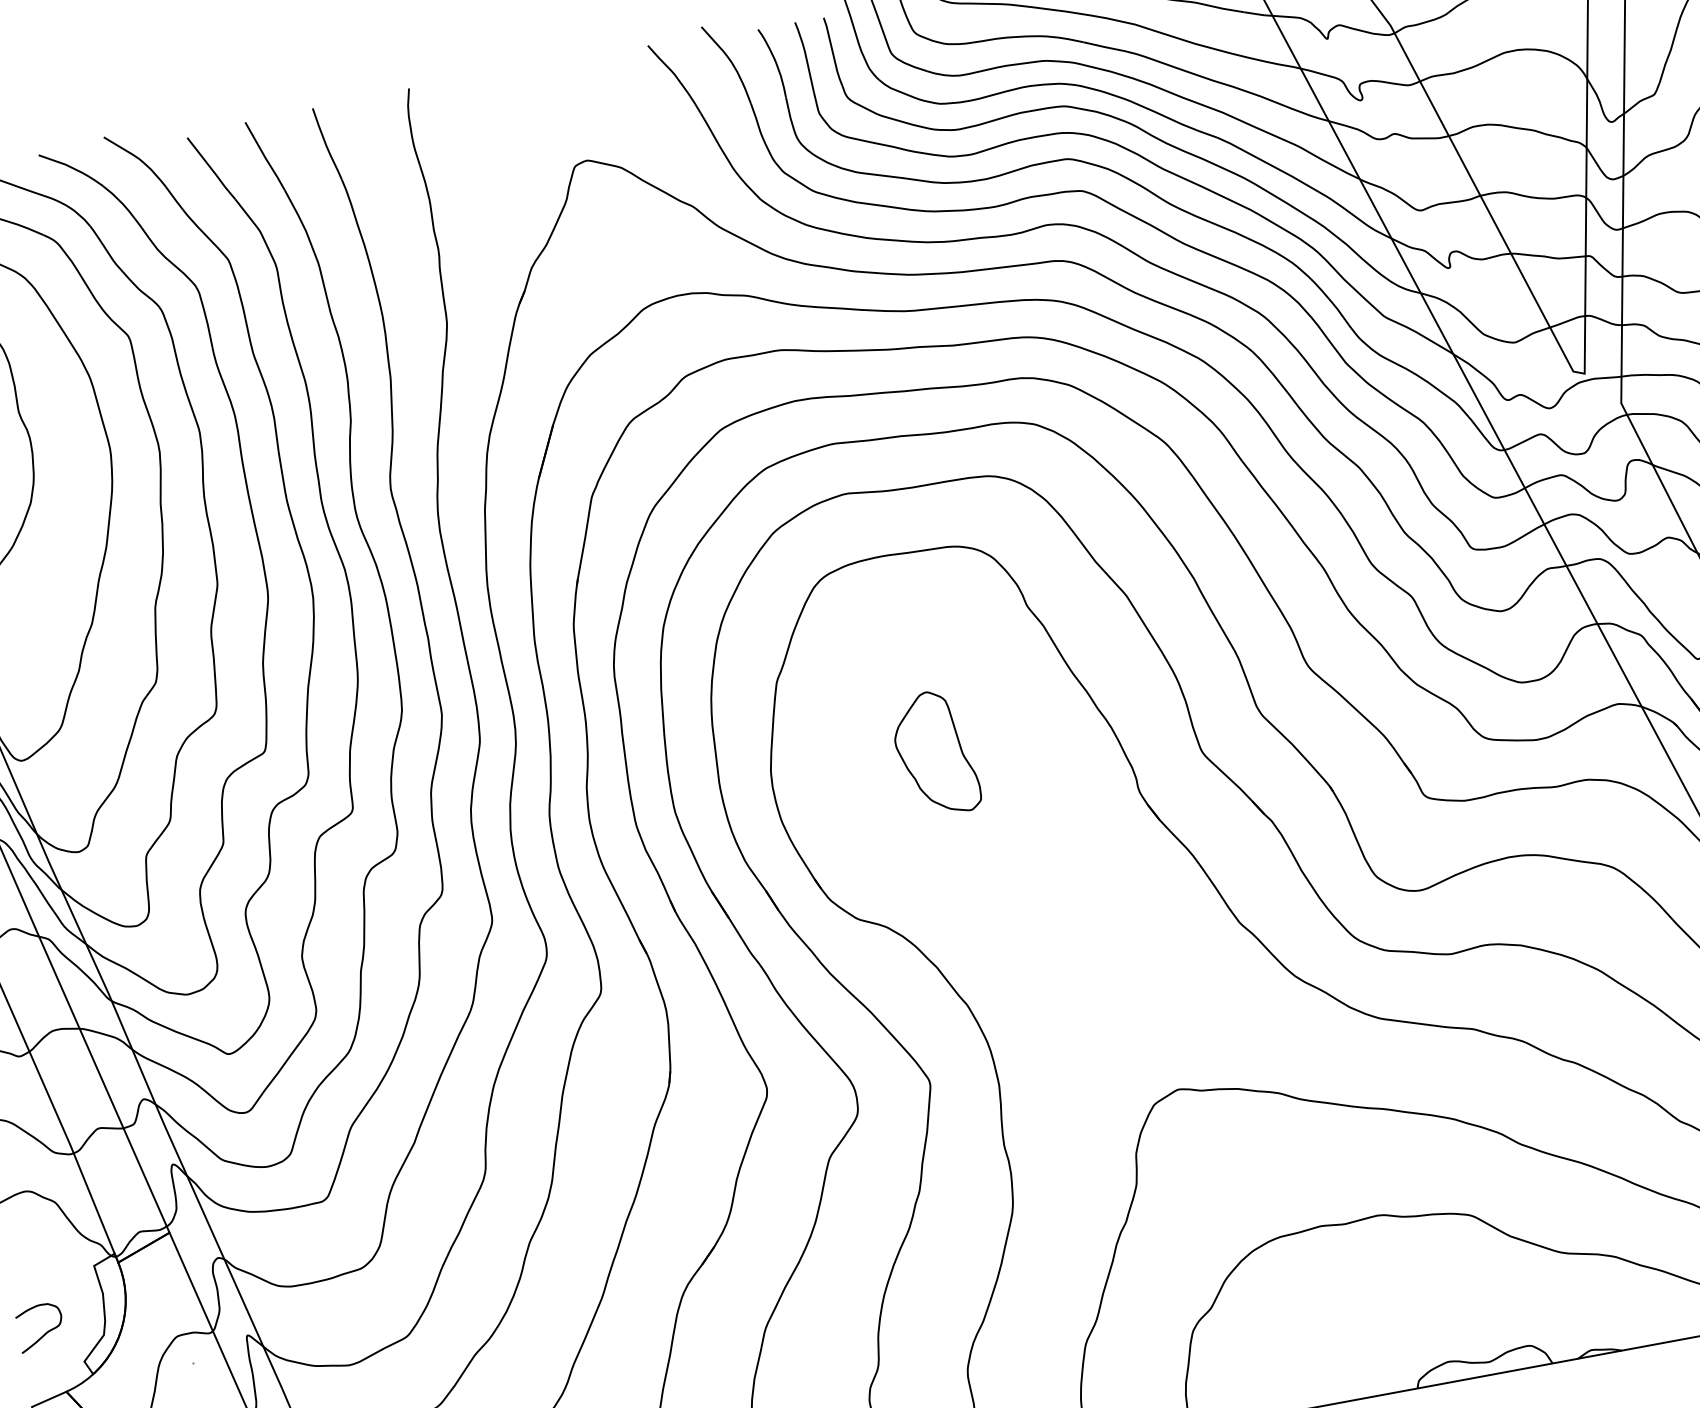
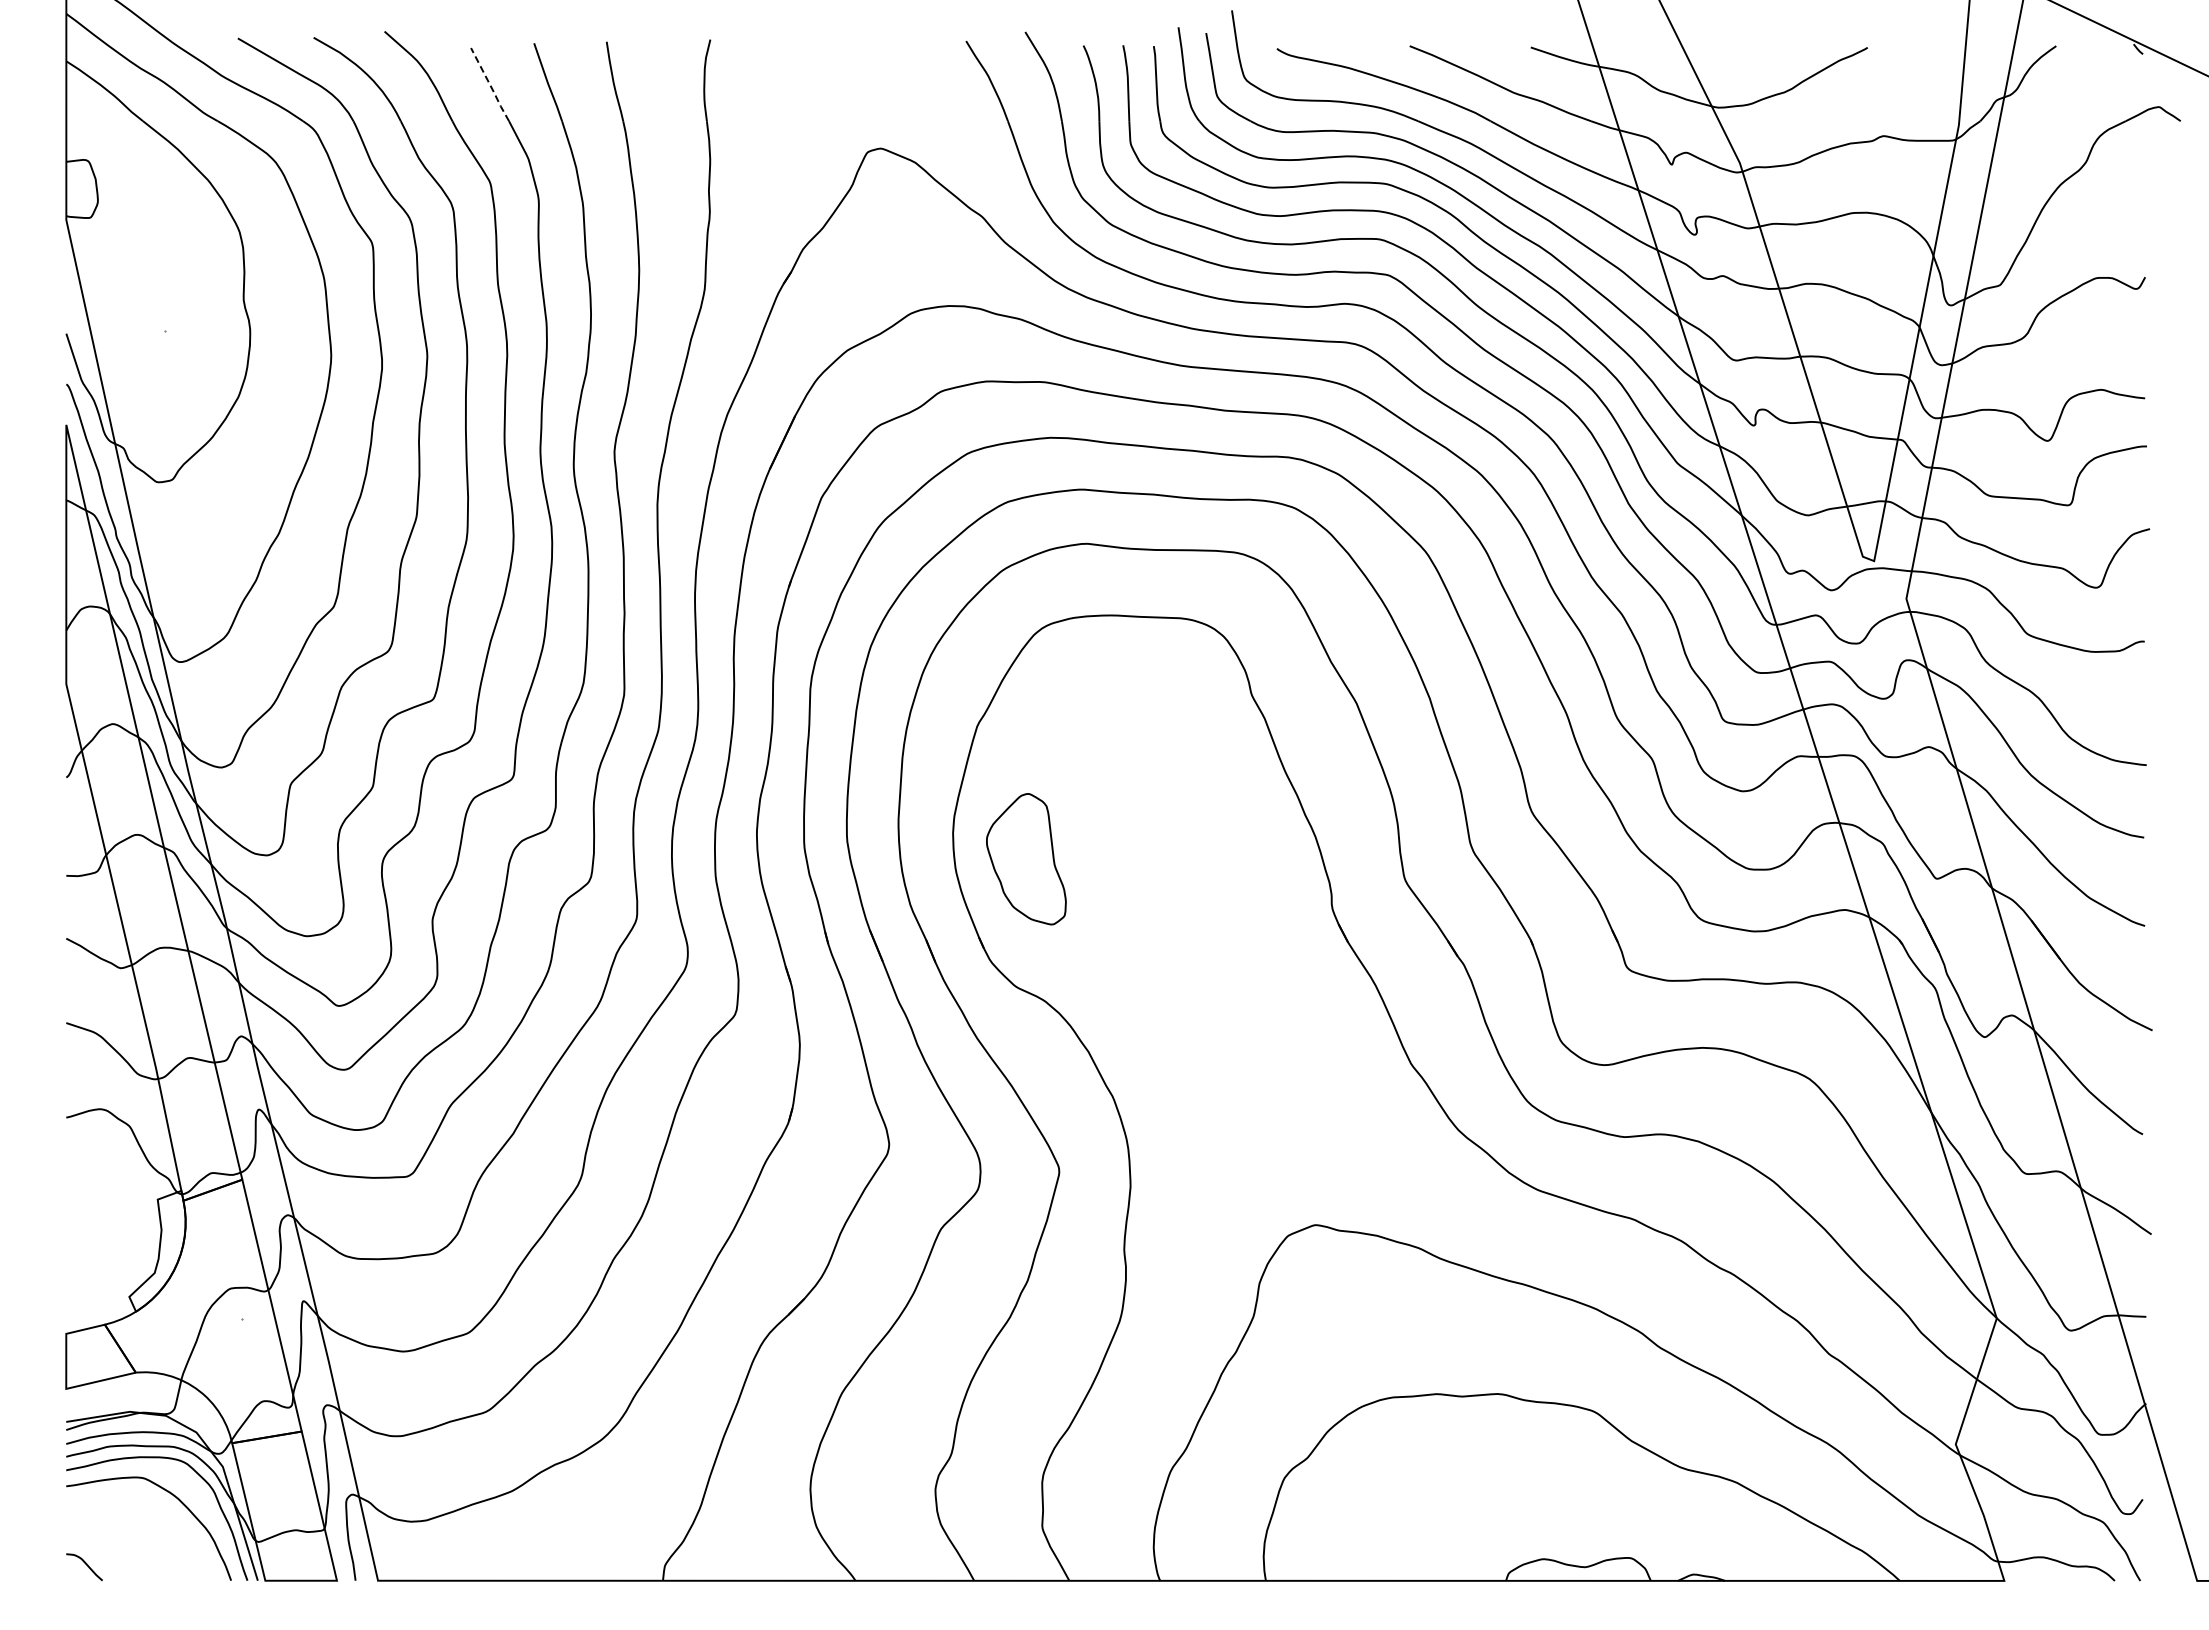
line: (211, 169) -> (490, 85), solid -> dashed
part: (935, 753) -> (1026, 859), moved
curve: (45, 1332) -> (94, 1259), removed

